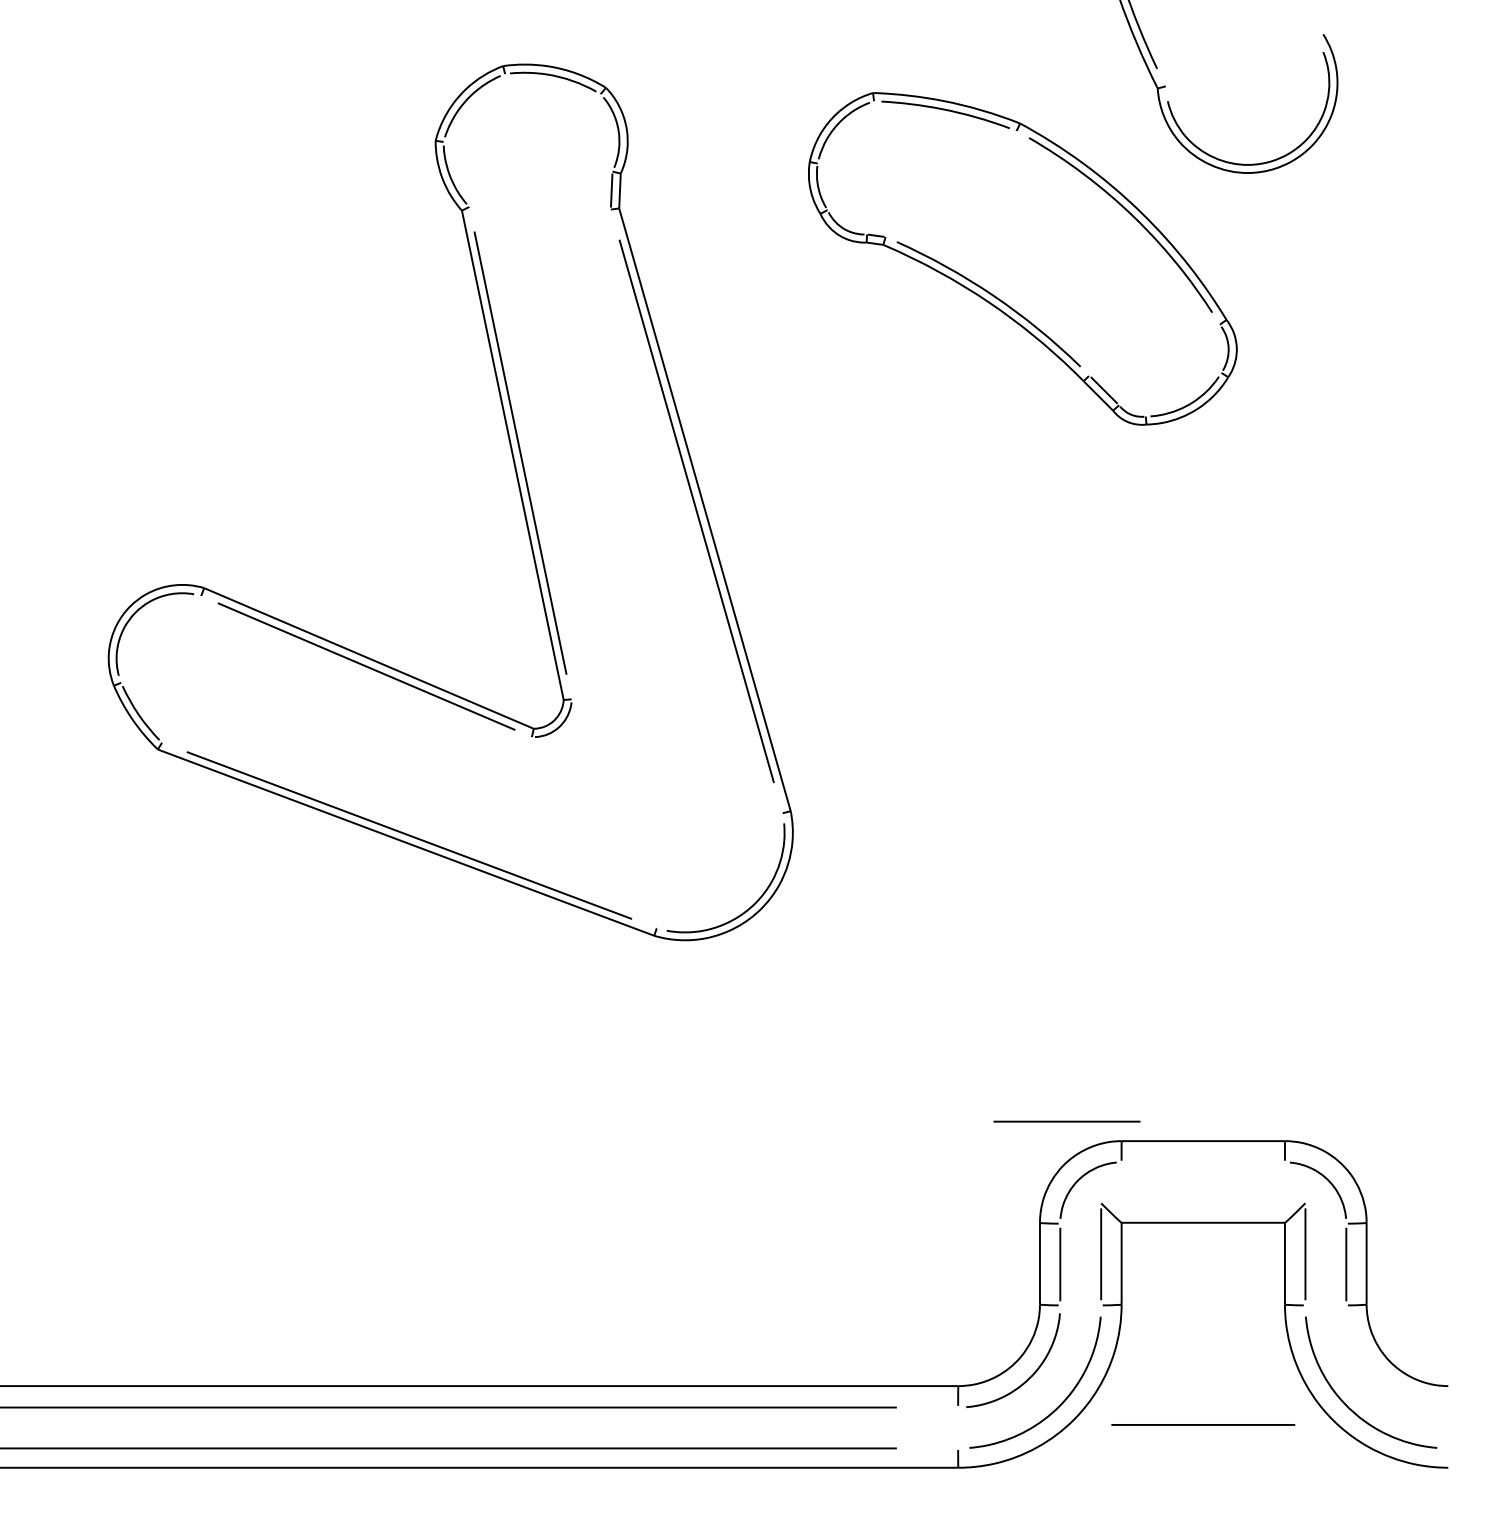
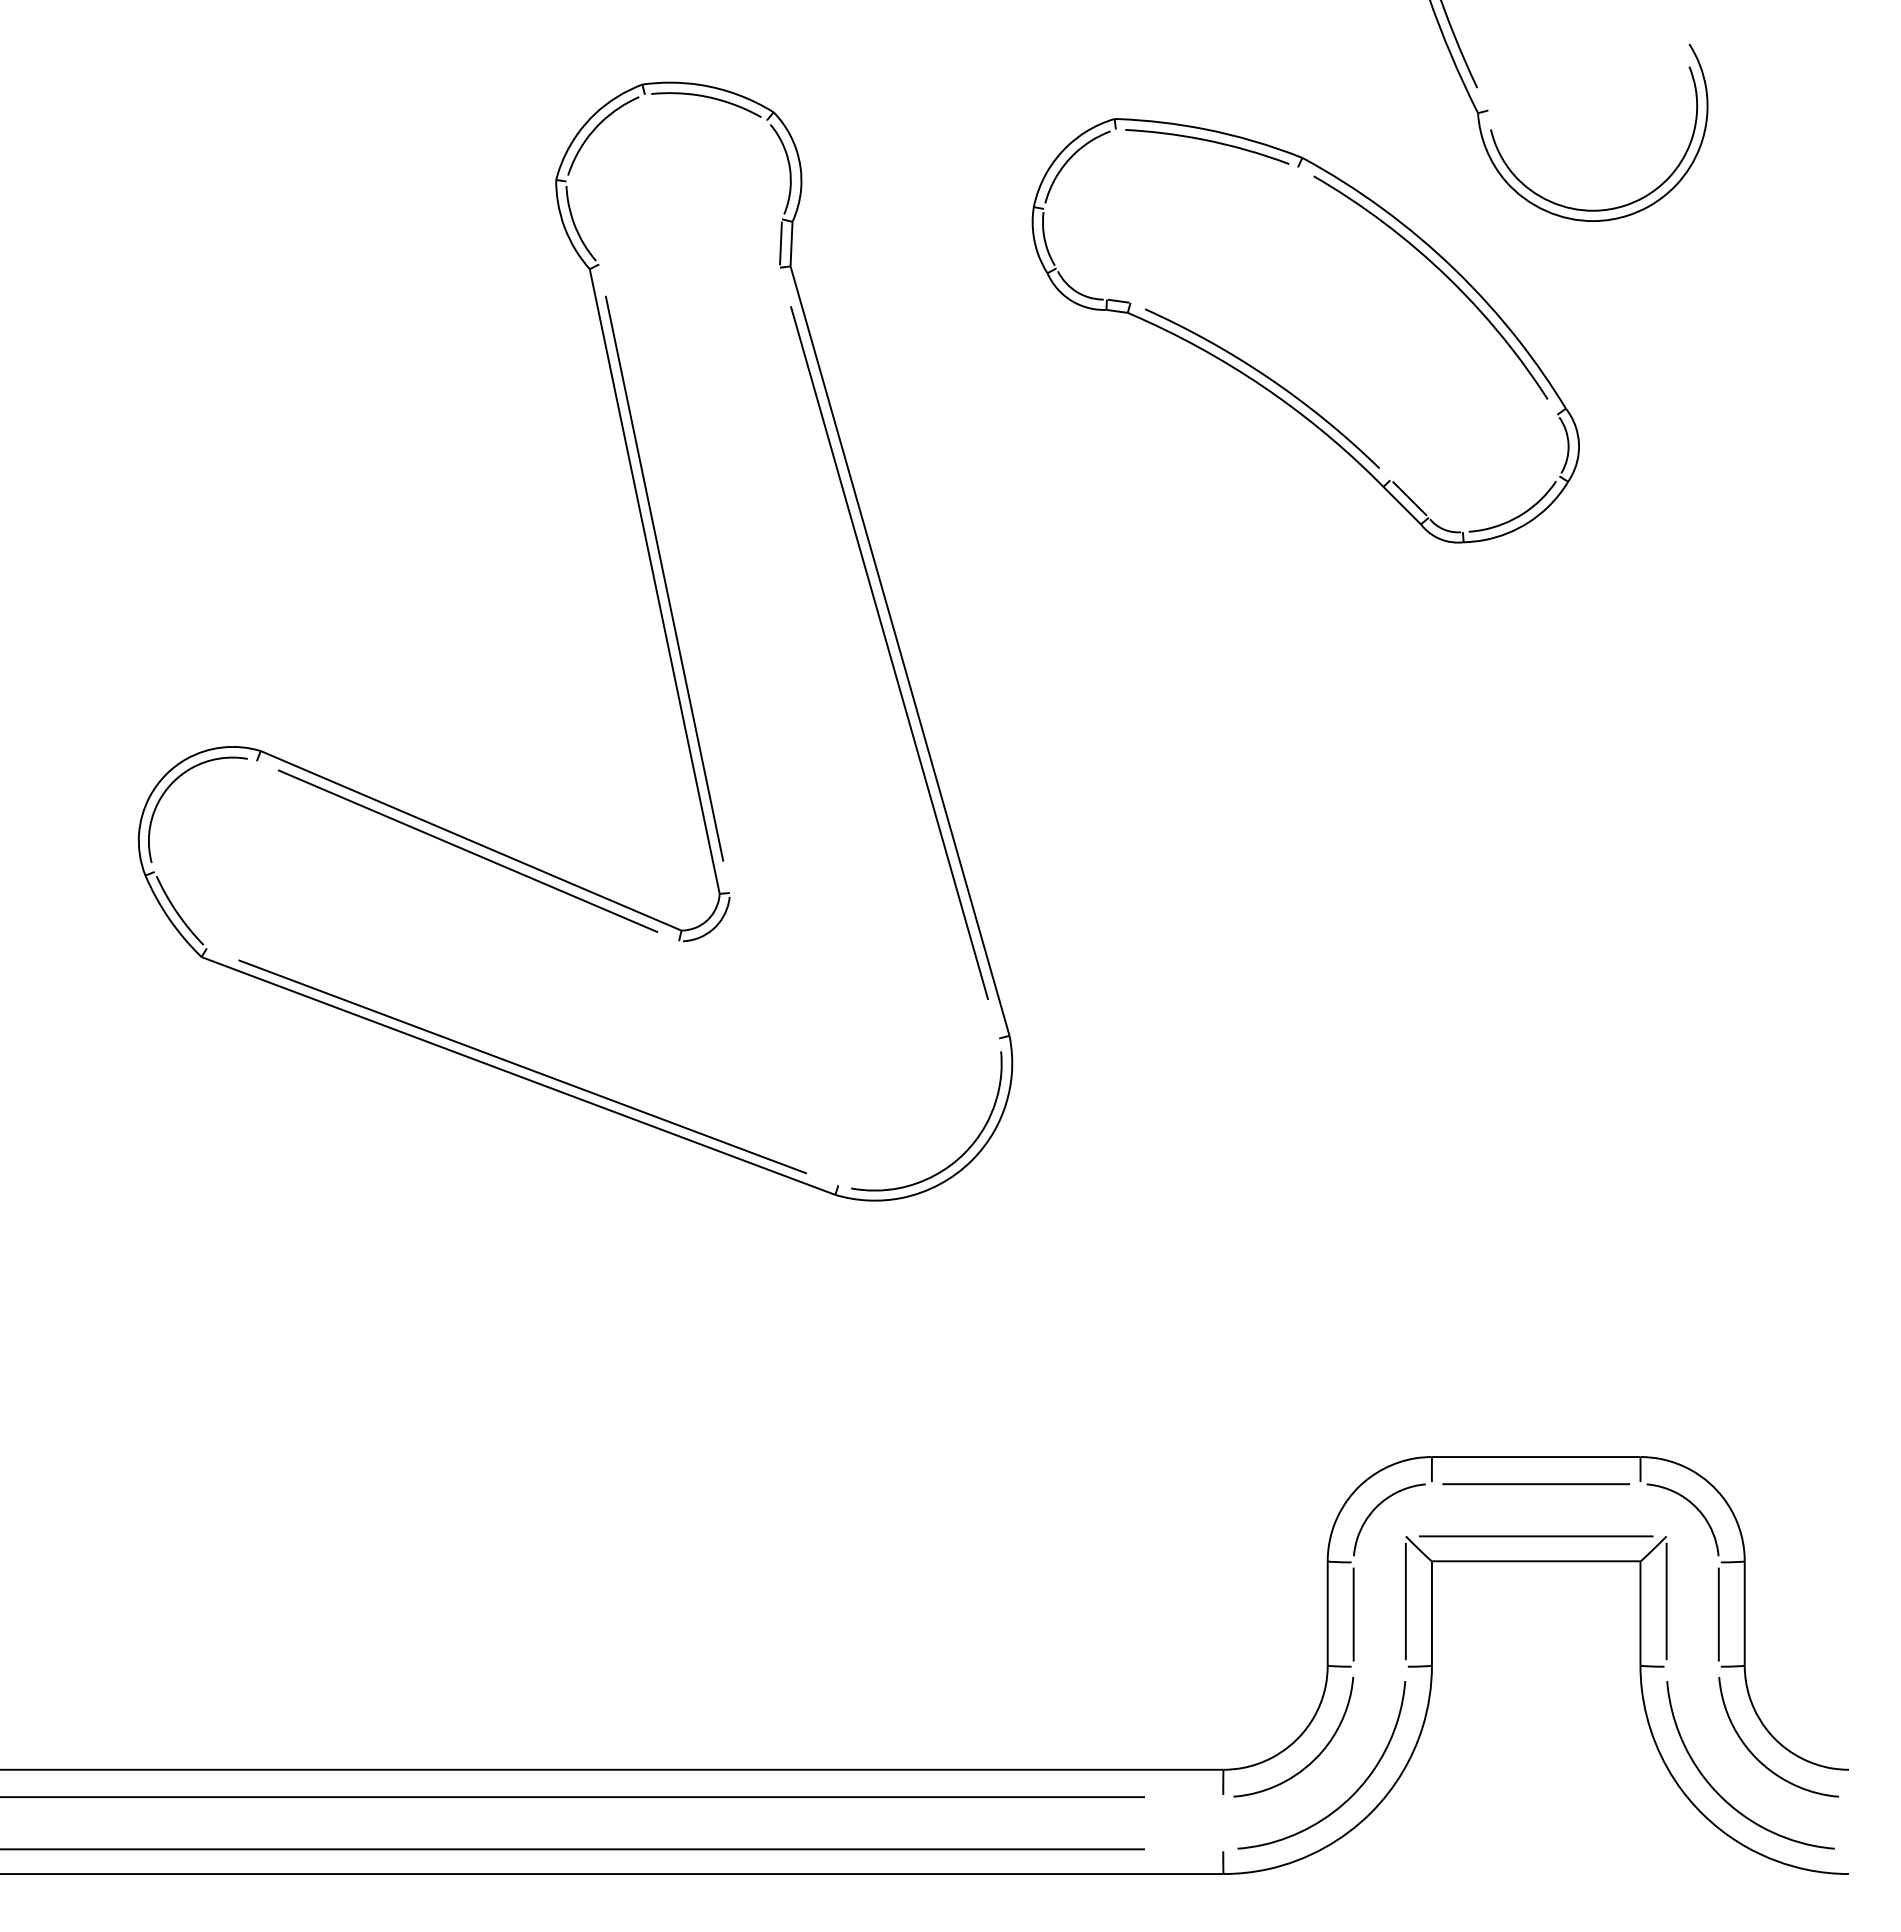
line: (1066, 1121) -> (1535, 1484), moved
curve: (1374, 1374) -> (1754, 1754), added
line: (1203, 1425) -> (1536, 1536), moved

